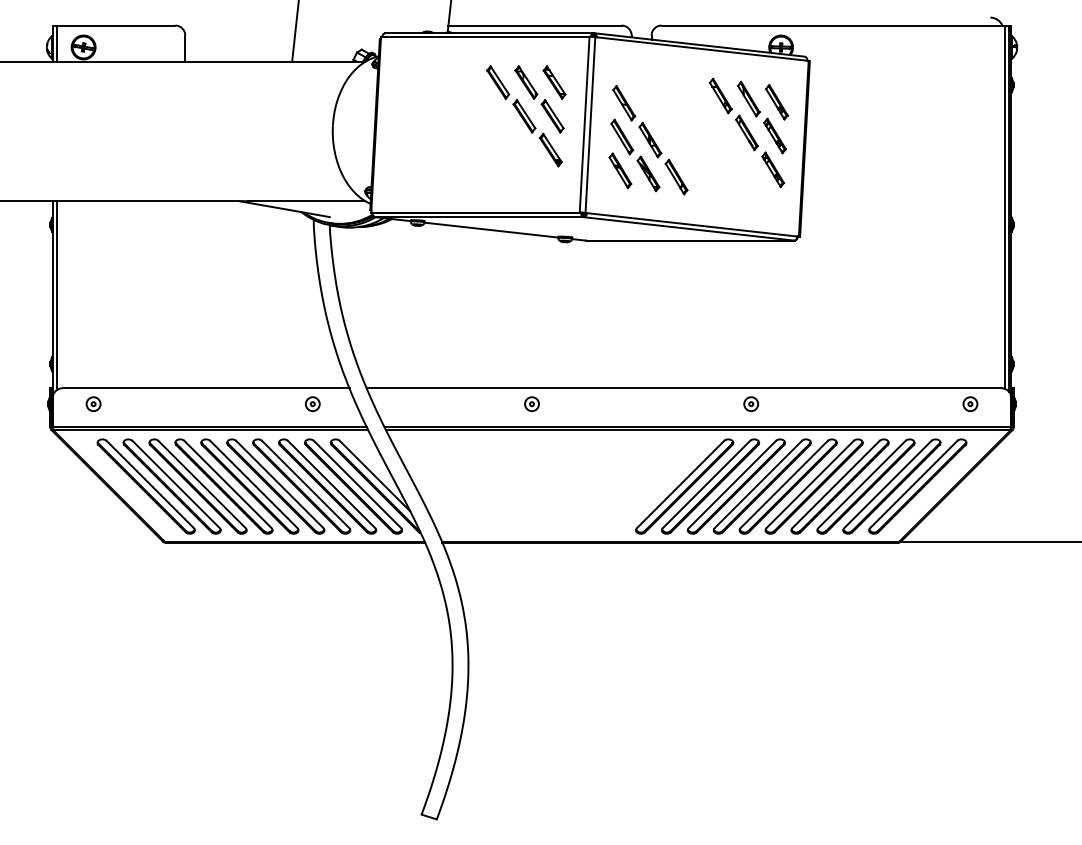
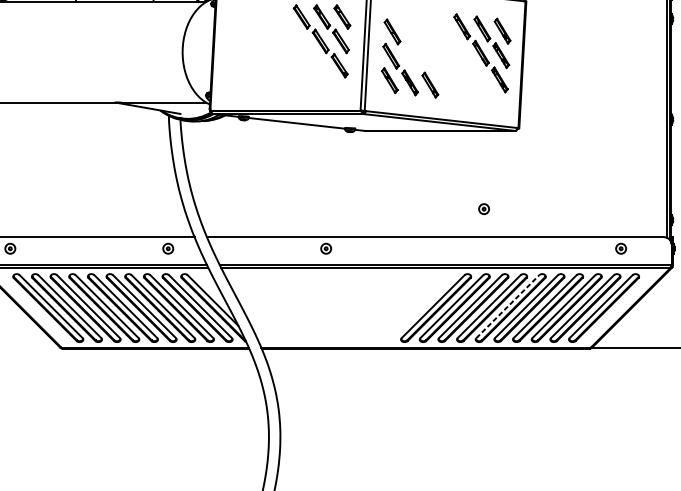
part: (650, 140) -> (411, 58), removed
part: (751, 404) -> (484, 209), moved
part: (970, 404) -> (621, 248), moved
line: (784, 484) -> (508, 306), solid -> dashed

